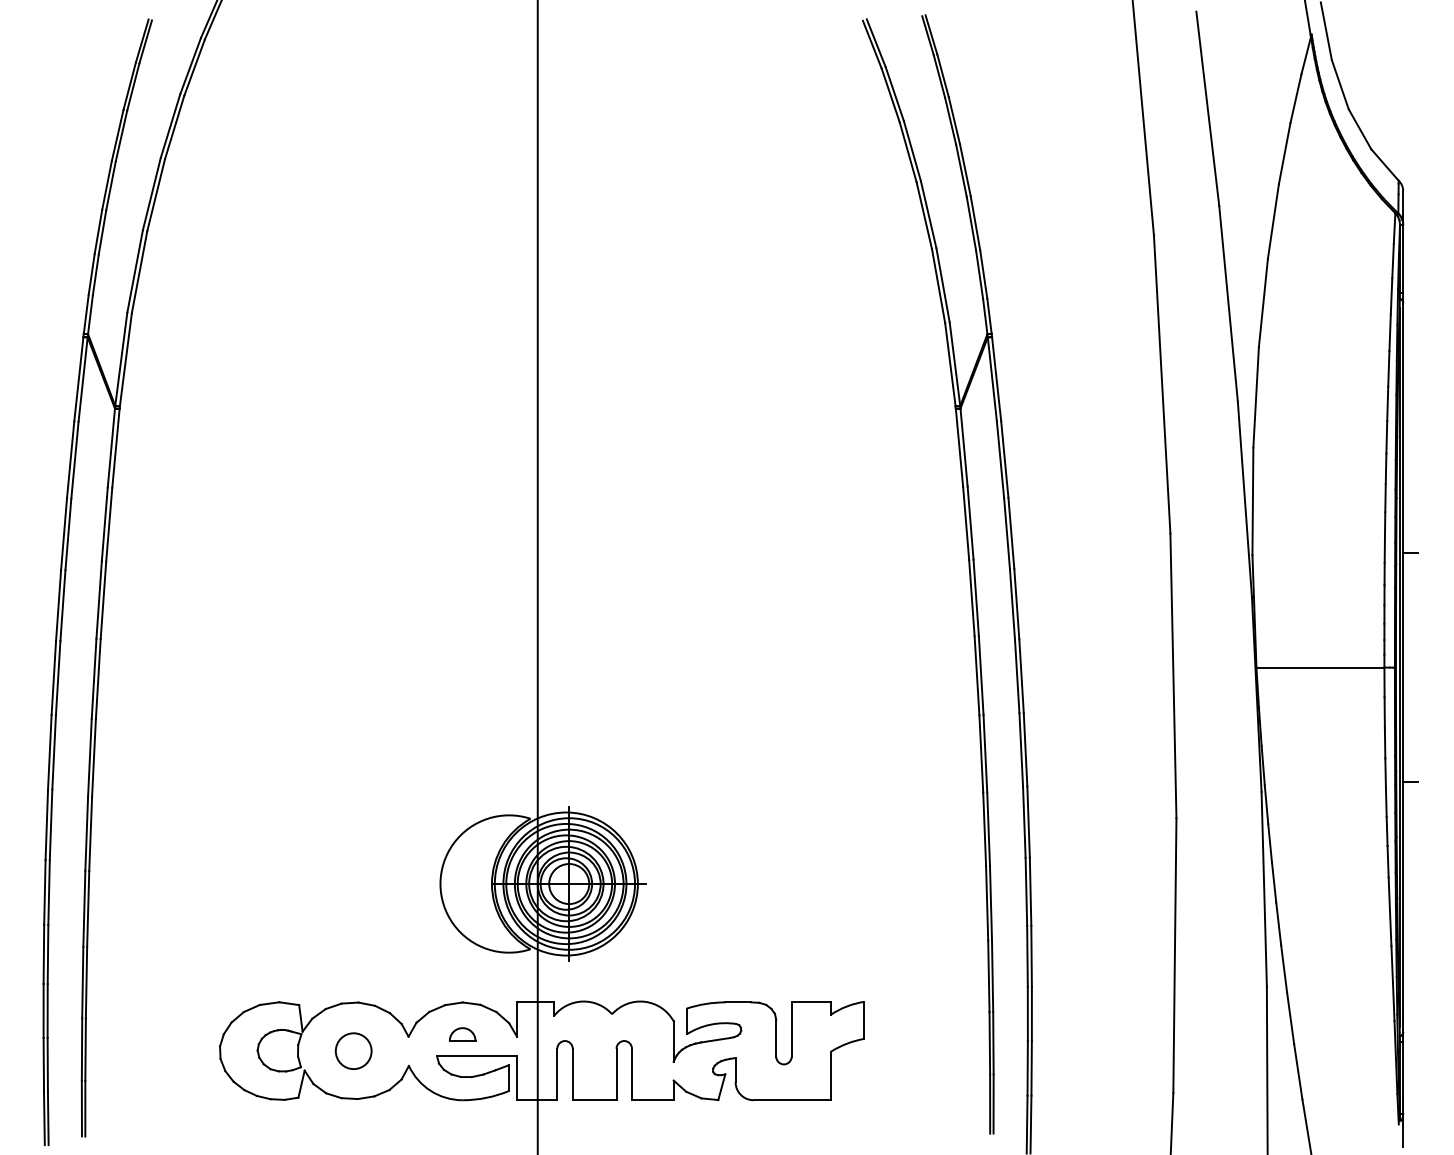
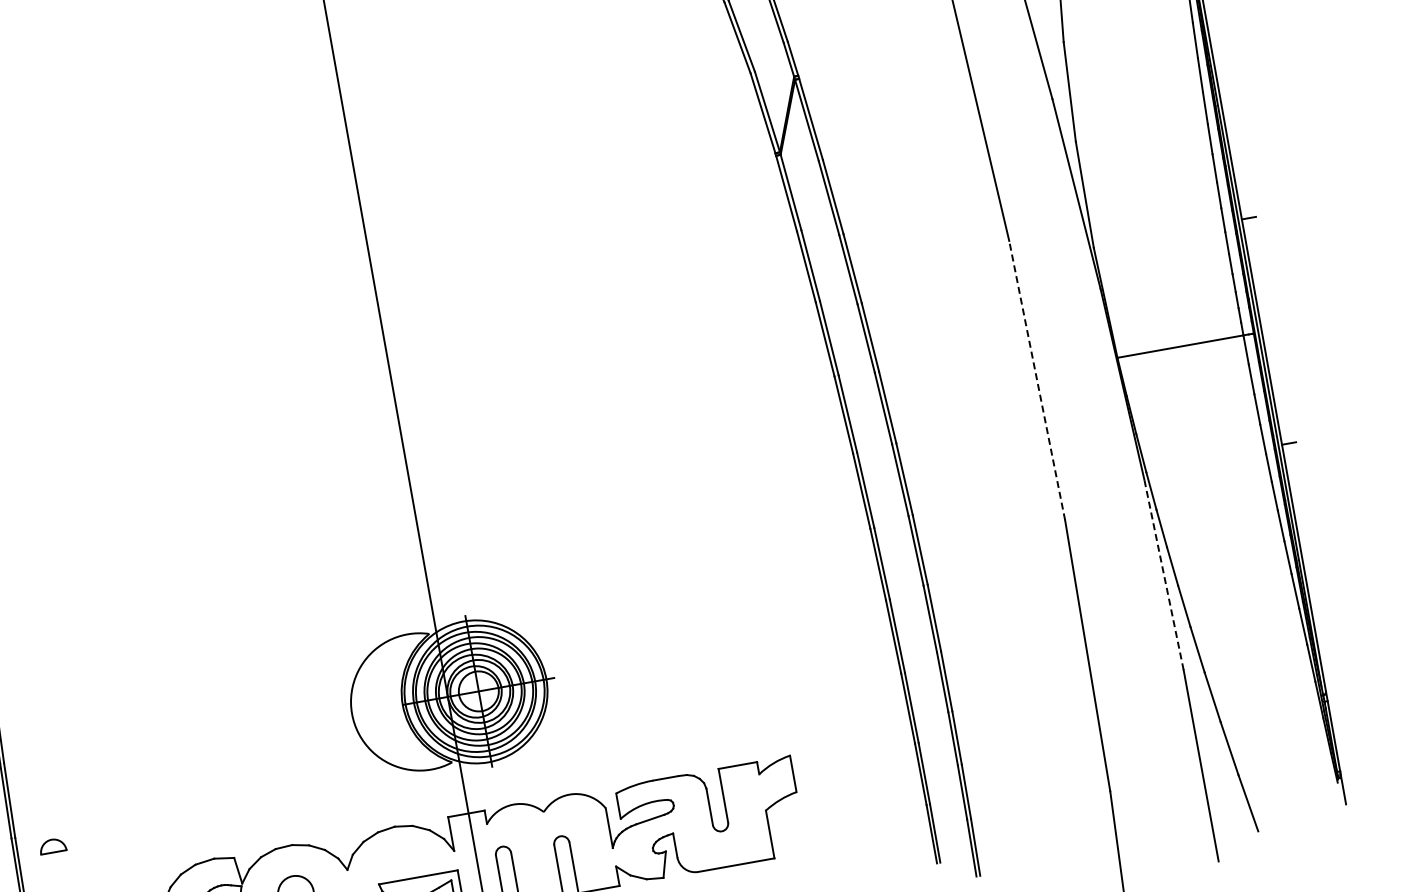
line: (1173, 675) -> (1037, 380), solid -> dashed
line: (1264, 888) -> (1164, 573), solid -> dashed
part: (462, 1034) -> (52, 846), moved

